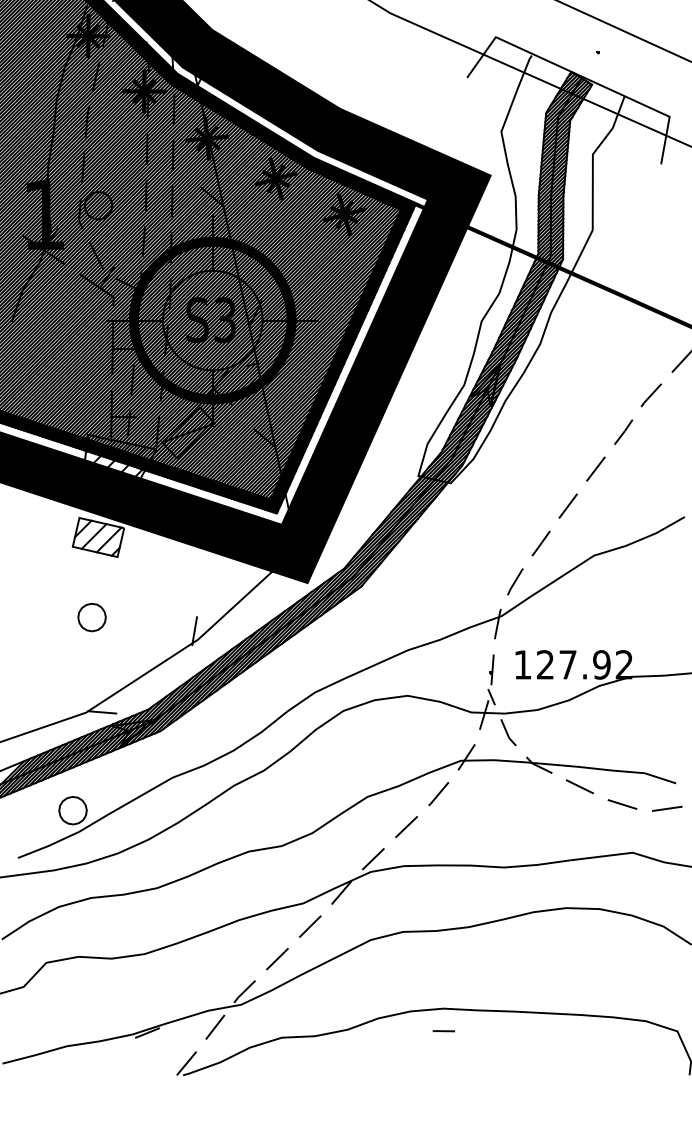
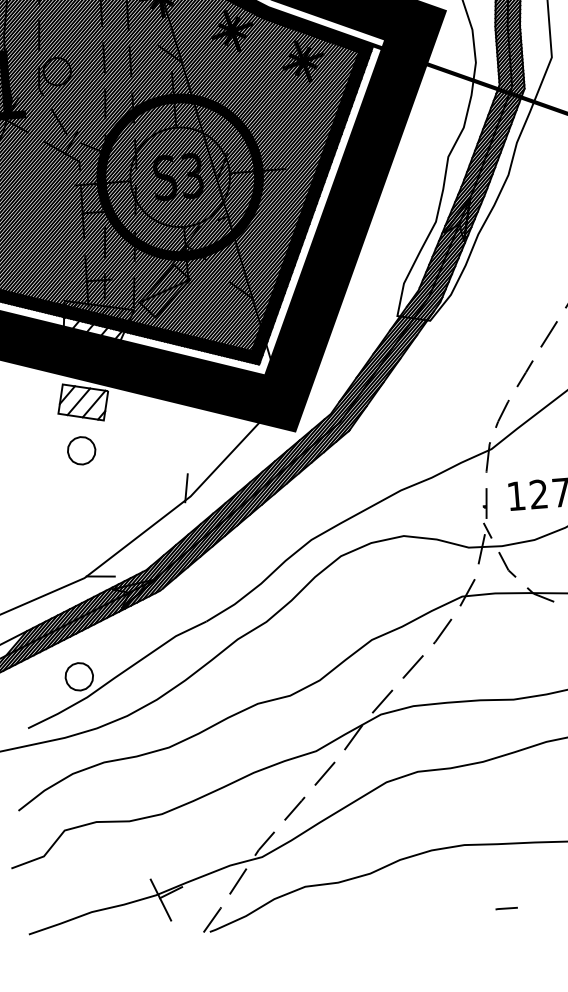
part: (91, 617) -> (81, 450), moved
line: (443, 1031) -> (506, 908), moved
line: (136, 1039) -> (160, 899), added

